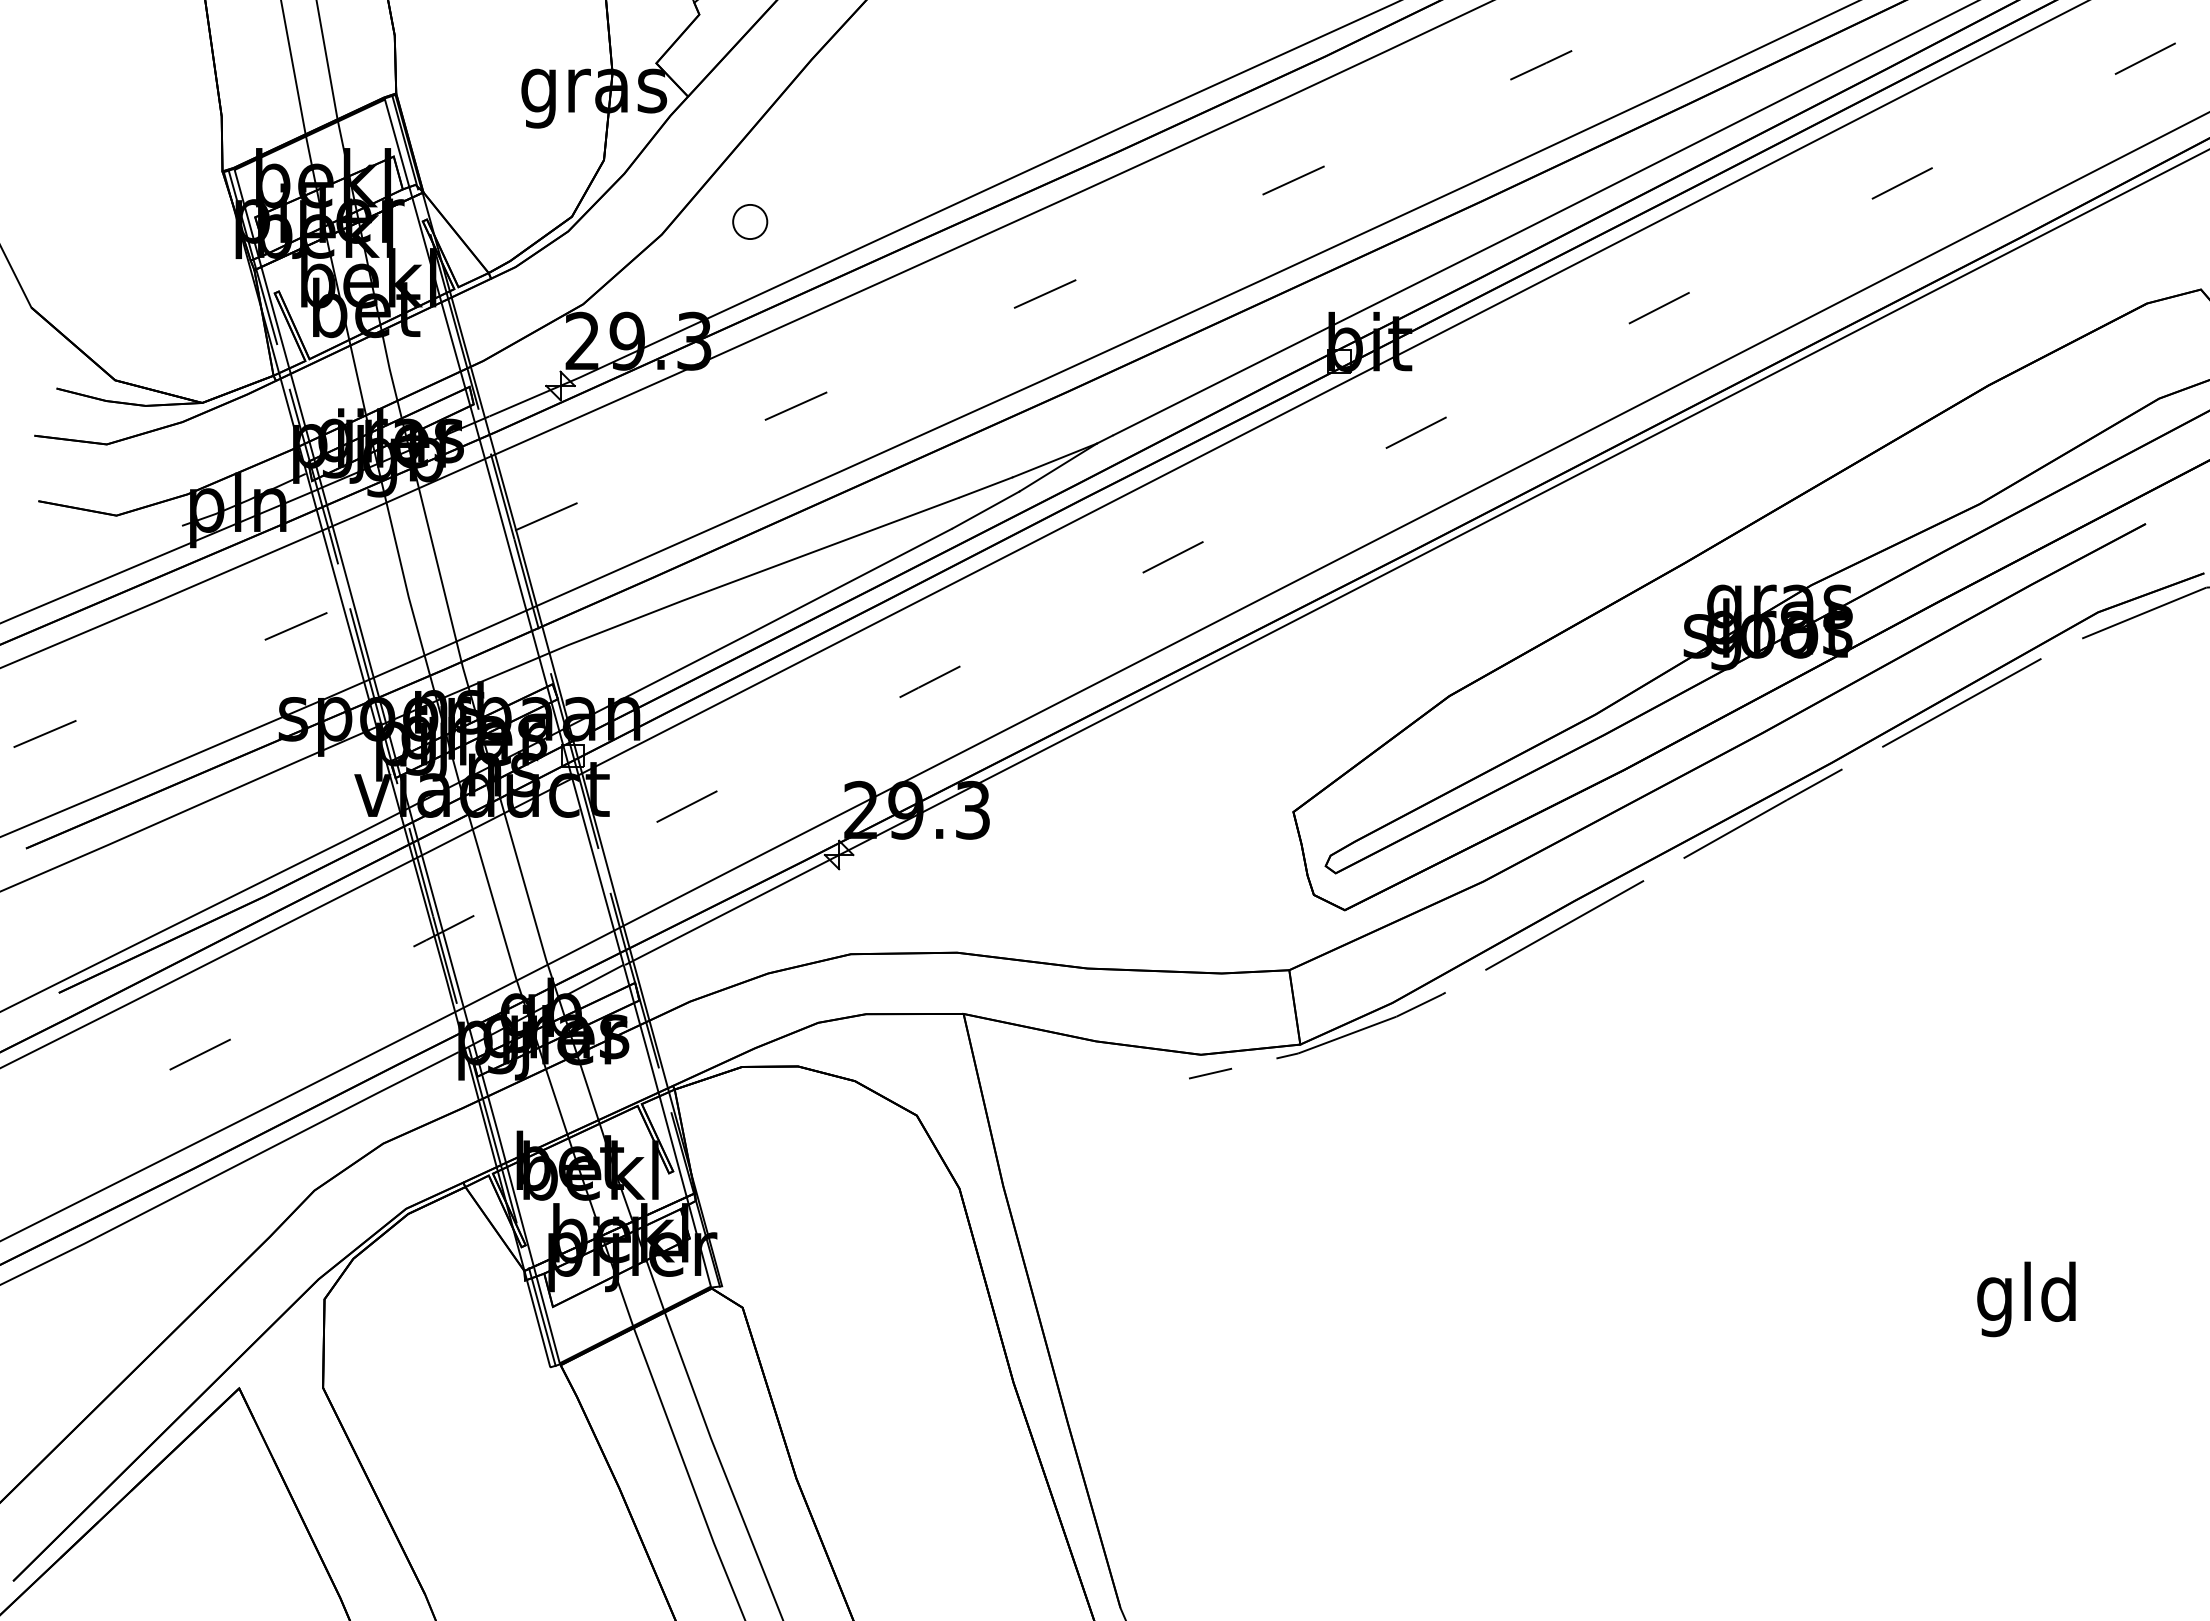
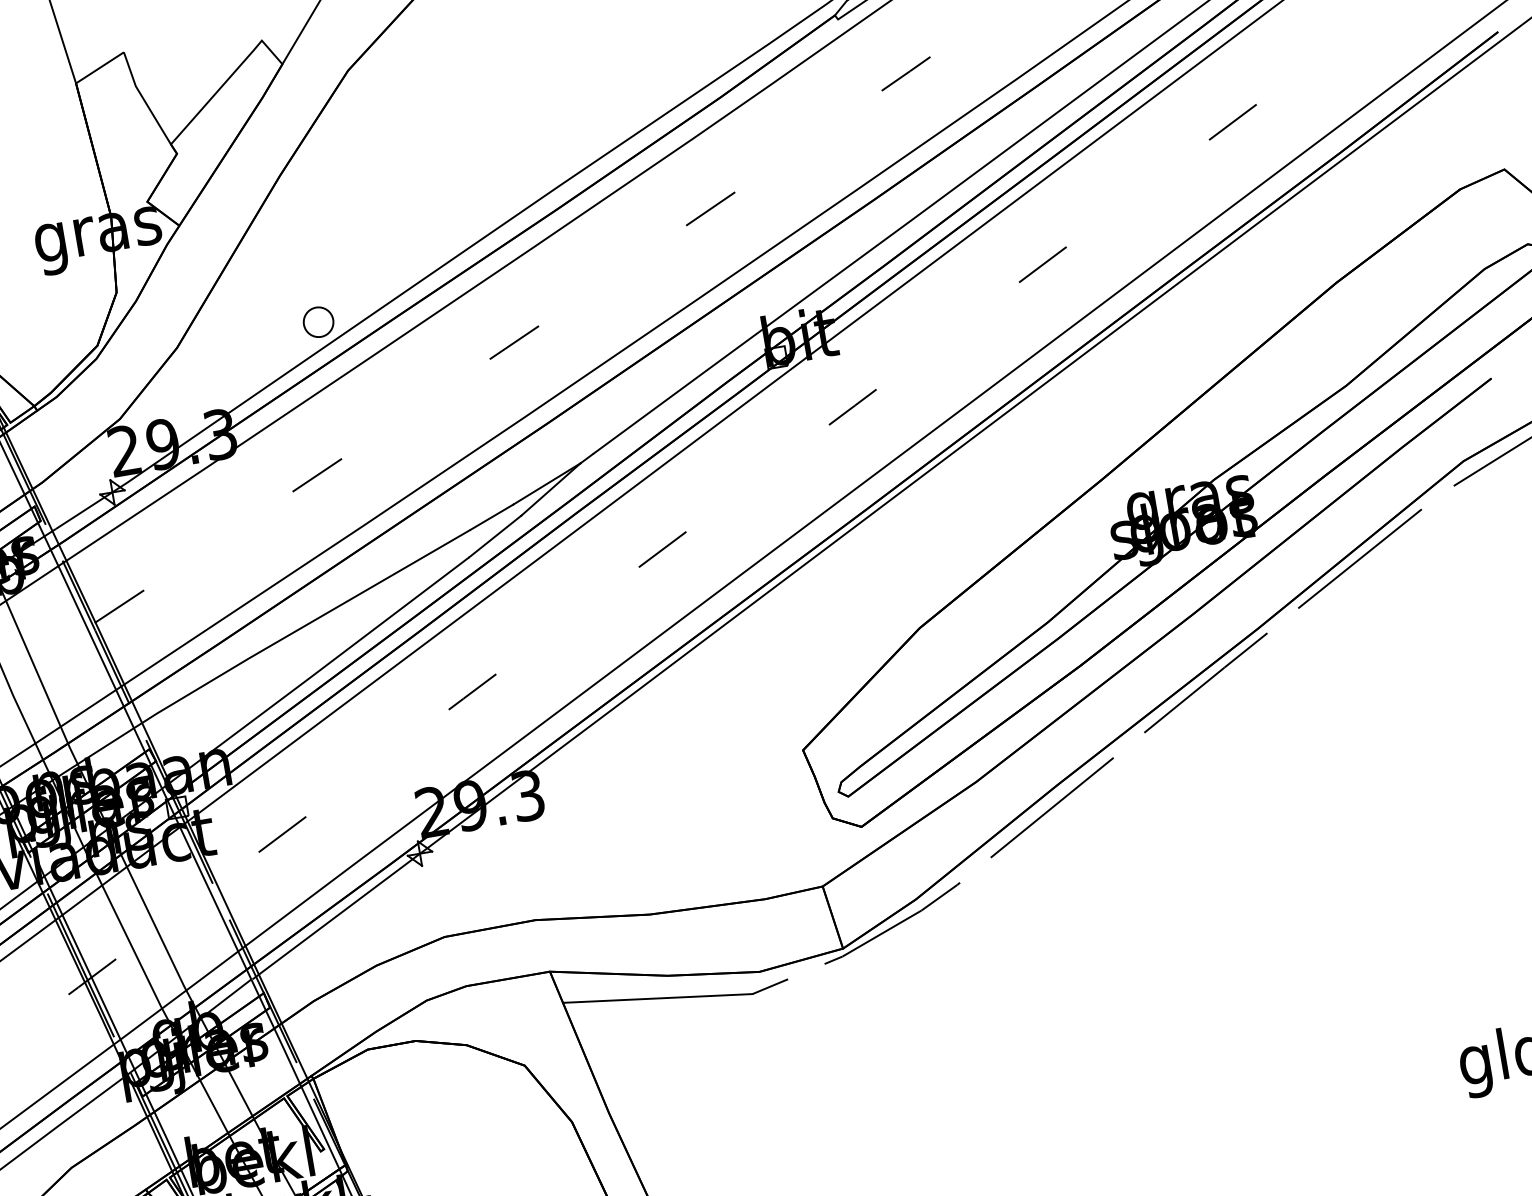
part: (750, 221) -> (318, 321), moved
line: (1080, 1064) -> (657, 997), added

